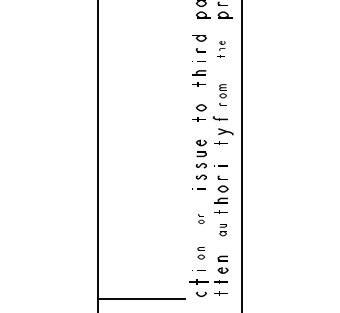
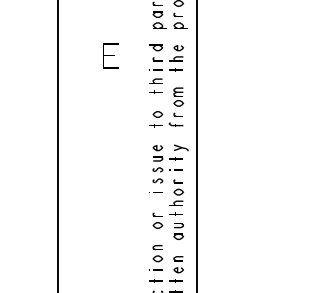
part: (152, 46) -> (111, 55), added
part: (221, 49) -> (177, 58), size x1.67
part: (222, 94) -> (178, 101), size x1.43
part: (223, 136) -> (179, 152), moved
part: (201, 218) -> (157, 220), size x1.67
part: (222, 229) -> (178, 230), size x1.43
part: (200, 253) -> (157, 253), size x1.43
part: (198, 281) -> (155, 280), size x0.71

